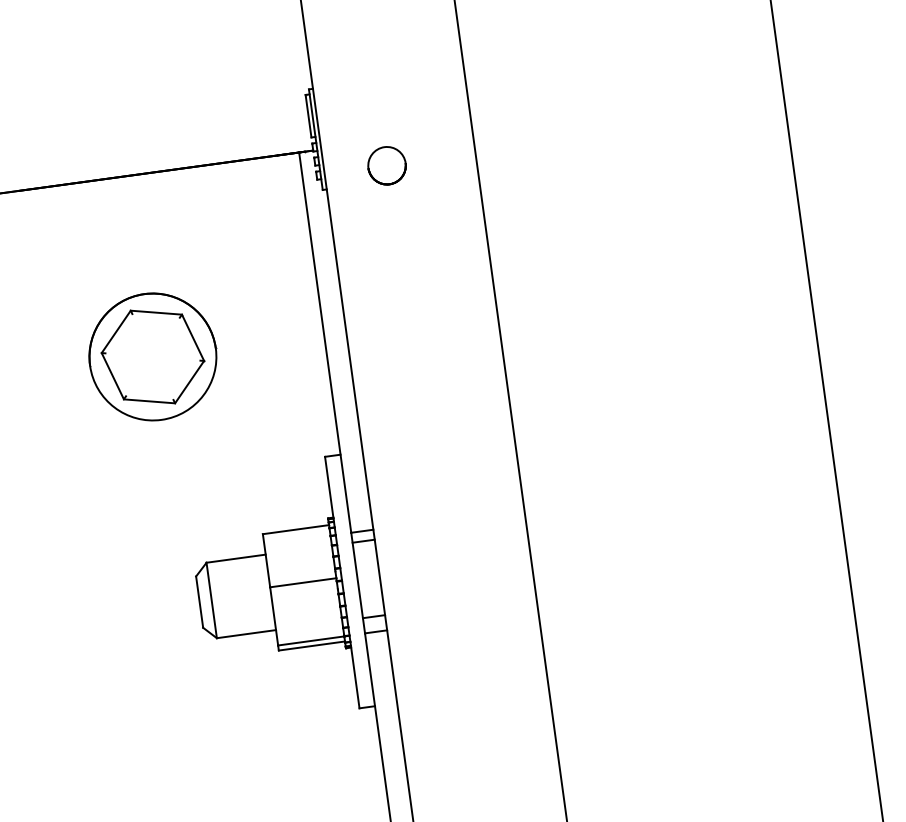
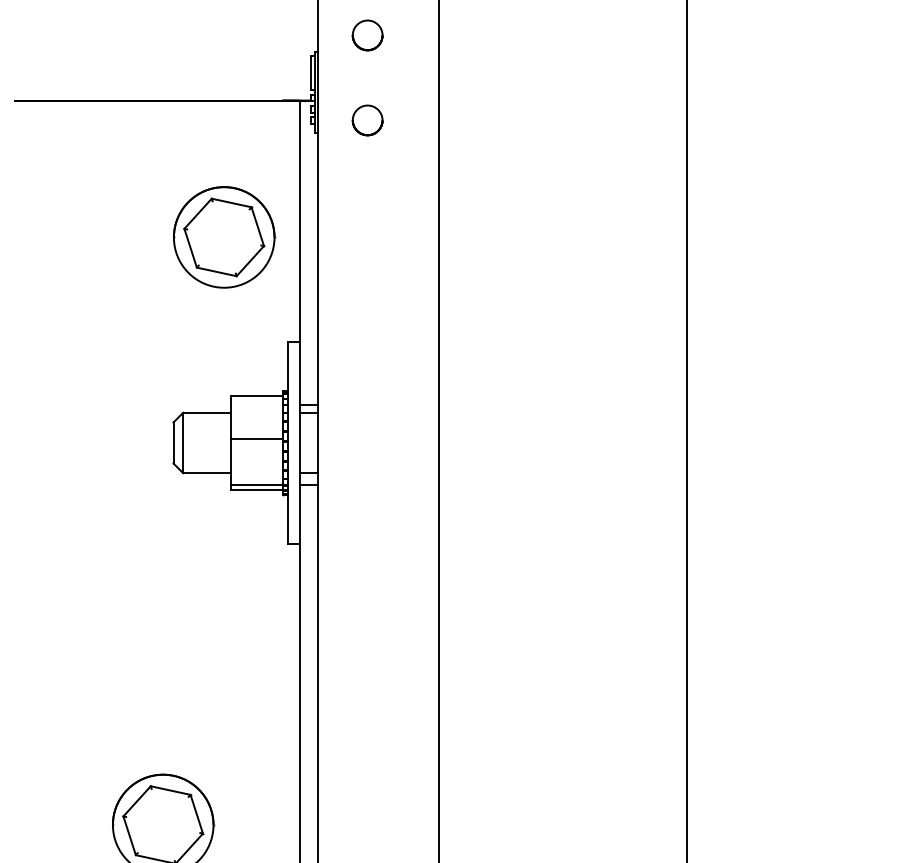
part: (372, 59) -> (367, 35), added
part: (153, 357) -> (224, 237), moved

